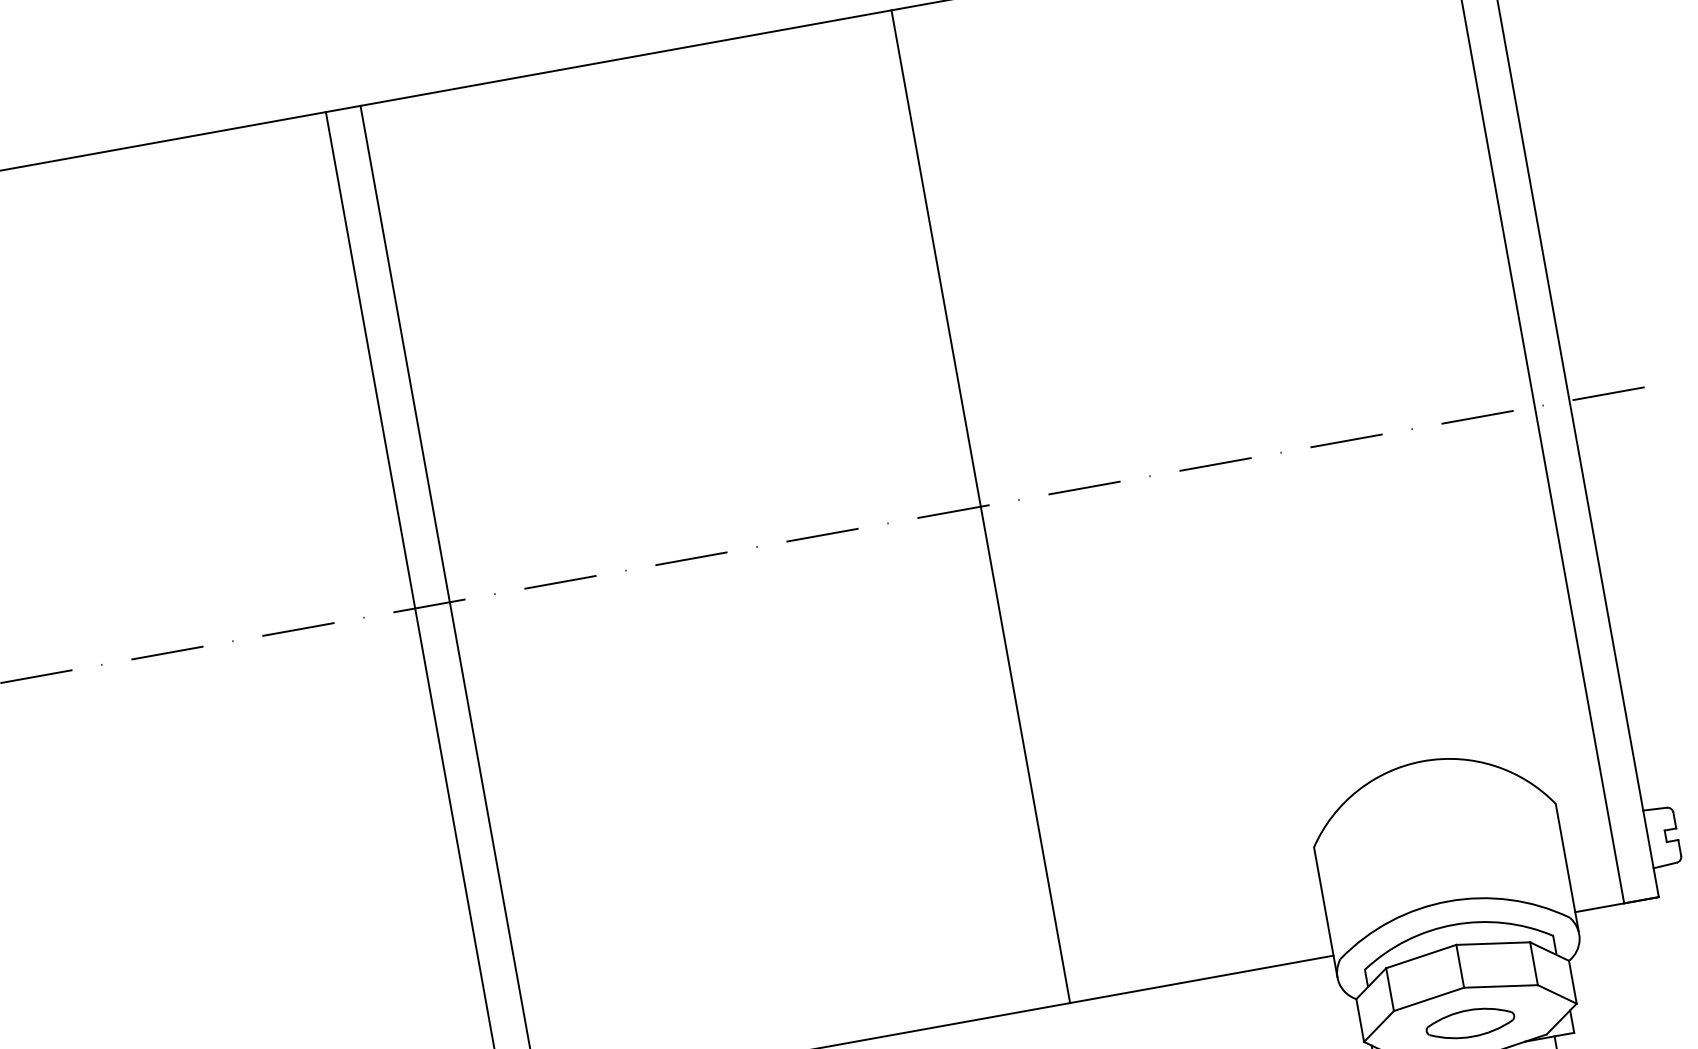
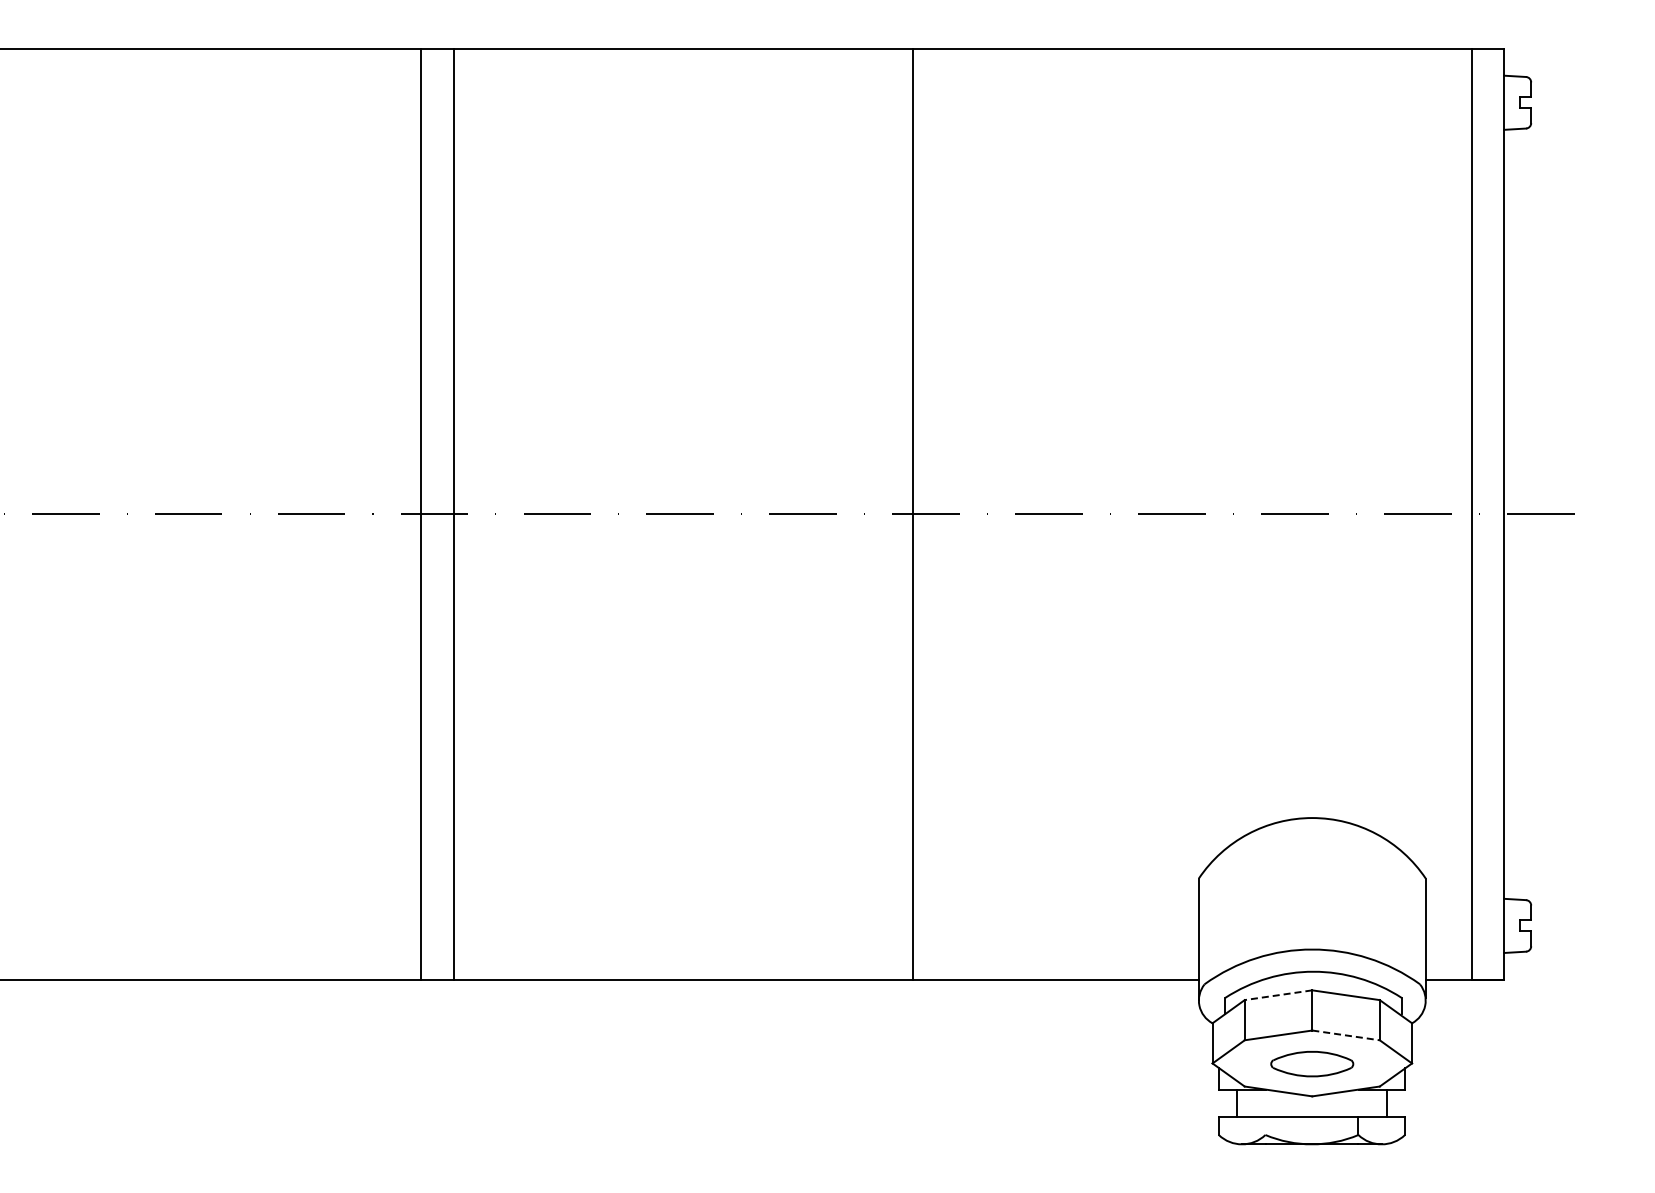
line: (980, 506) -> (912, 514), moved
line: (1421, 956) -> (1278, 995), solid -> dashed
line: (1501, 986) -> (1346, 1035), solid -> dashed

